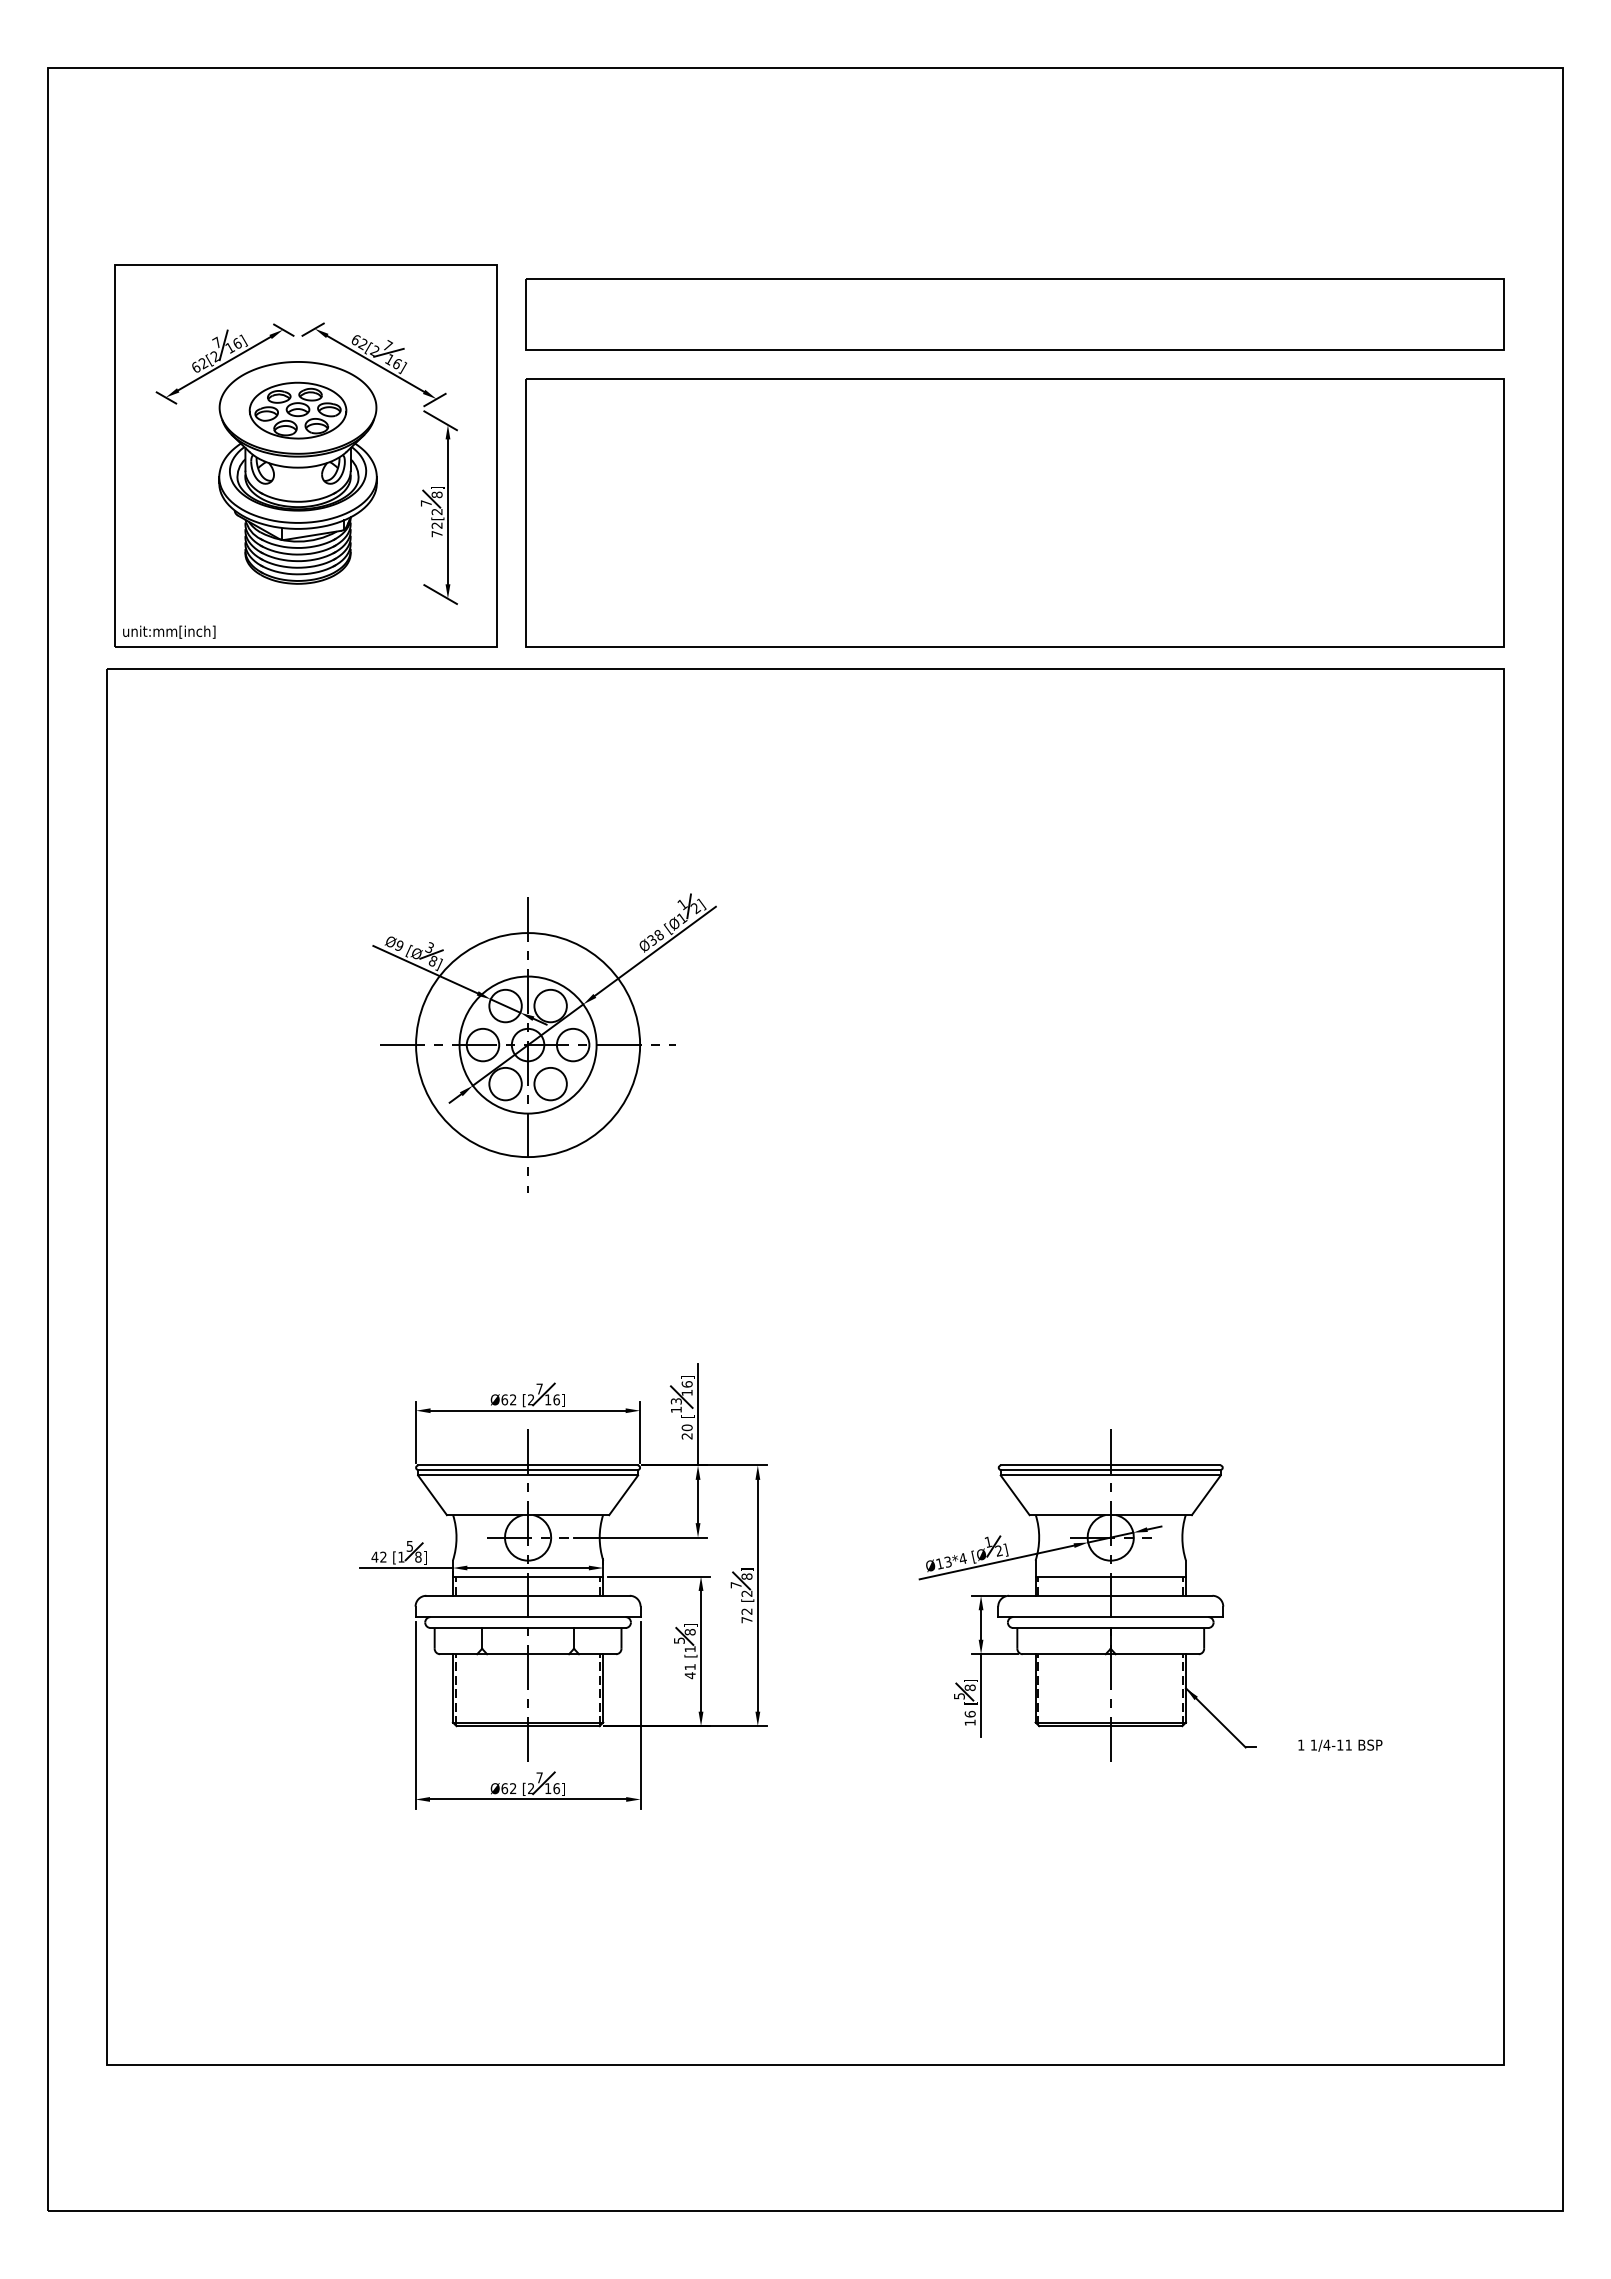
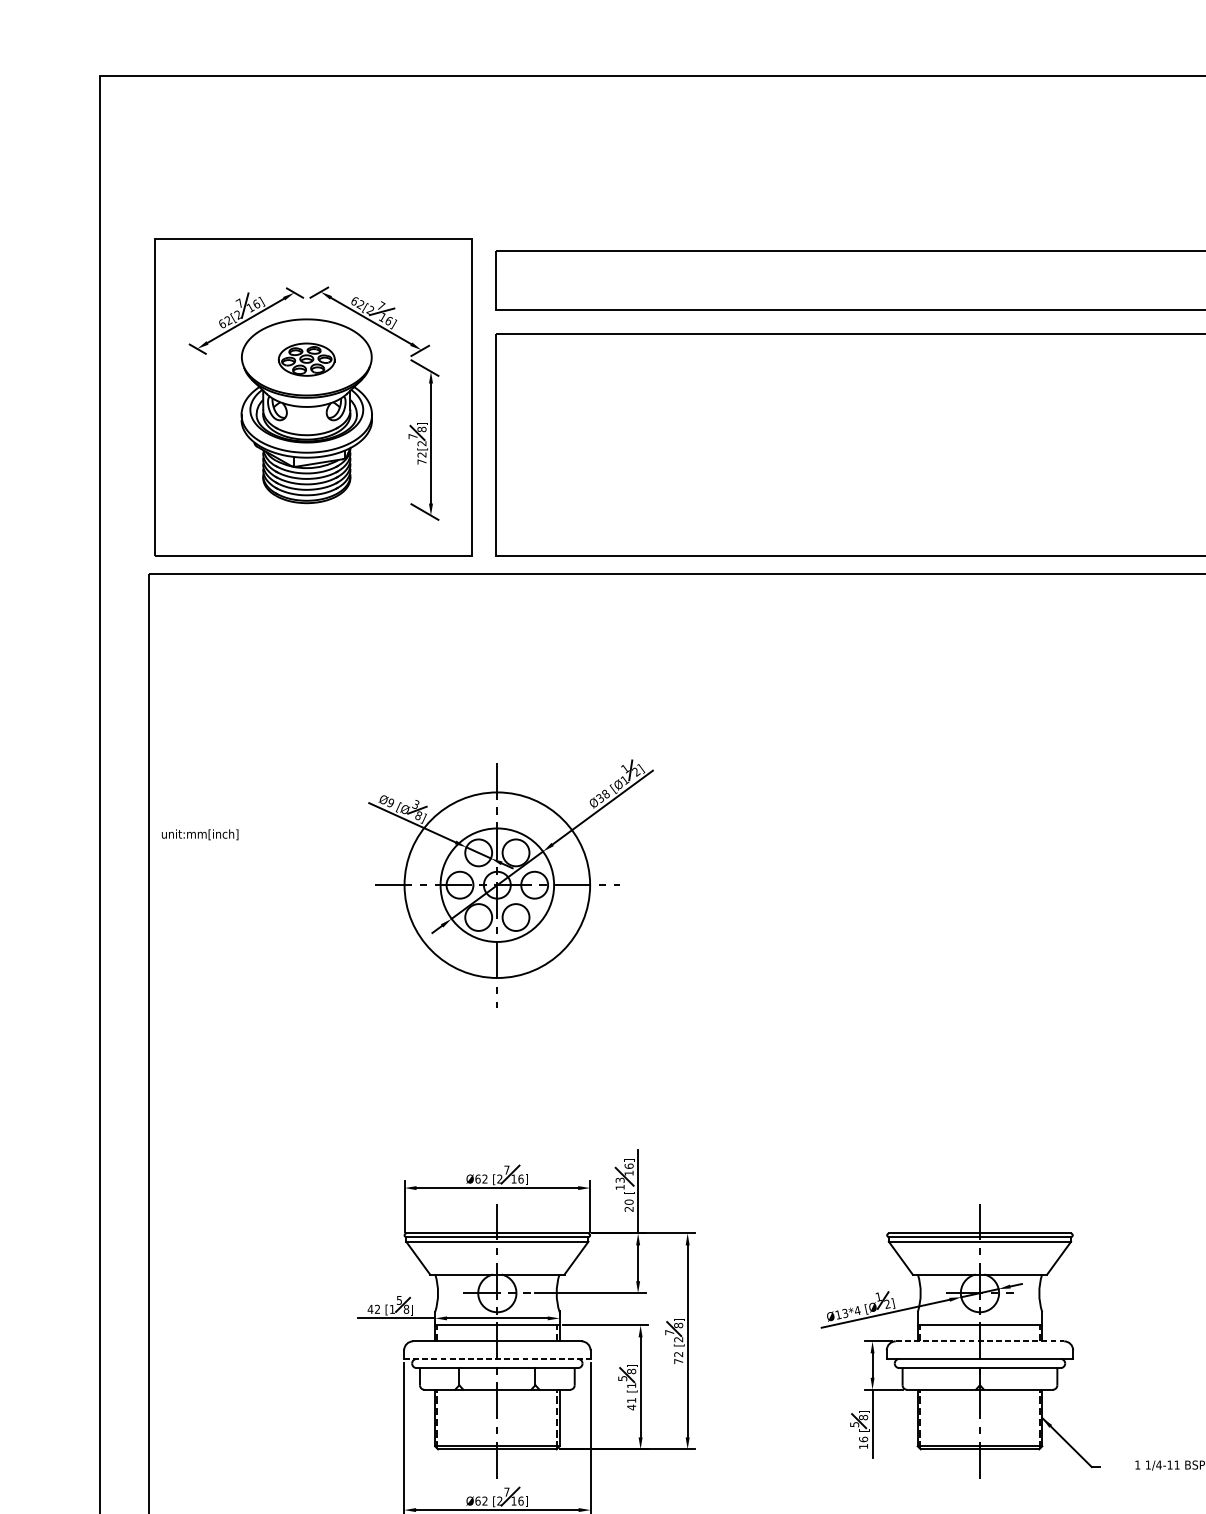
part: (297, 410) -> (306, 359), size x0.7
text: (169, 631) -> (200, 834), moved
line: (1110, 1595) -> (979, 1341), solid -> dashed
line: (528, 1617) -> (497, 1359), solid -> dashed

